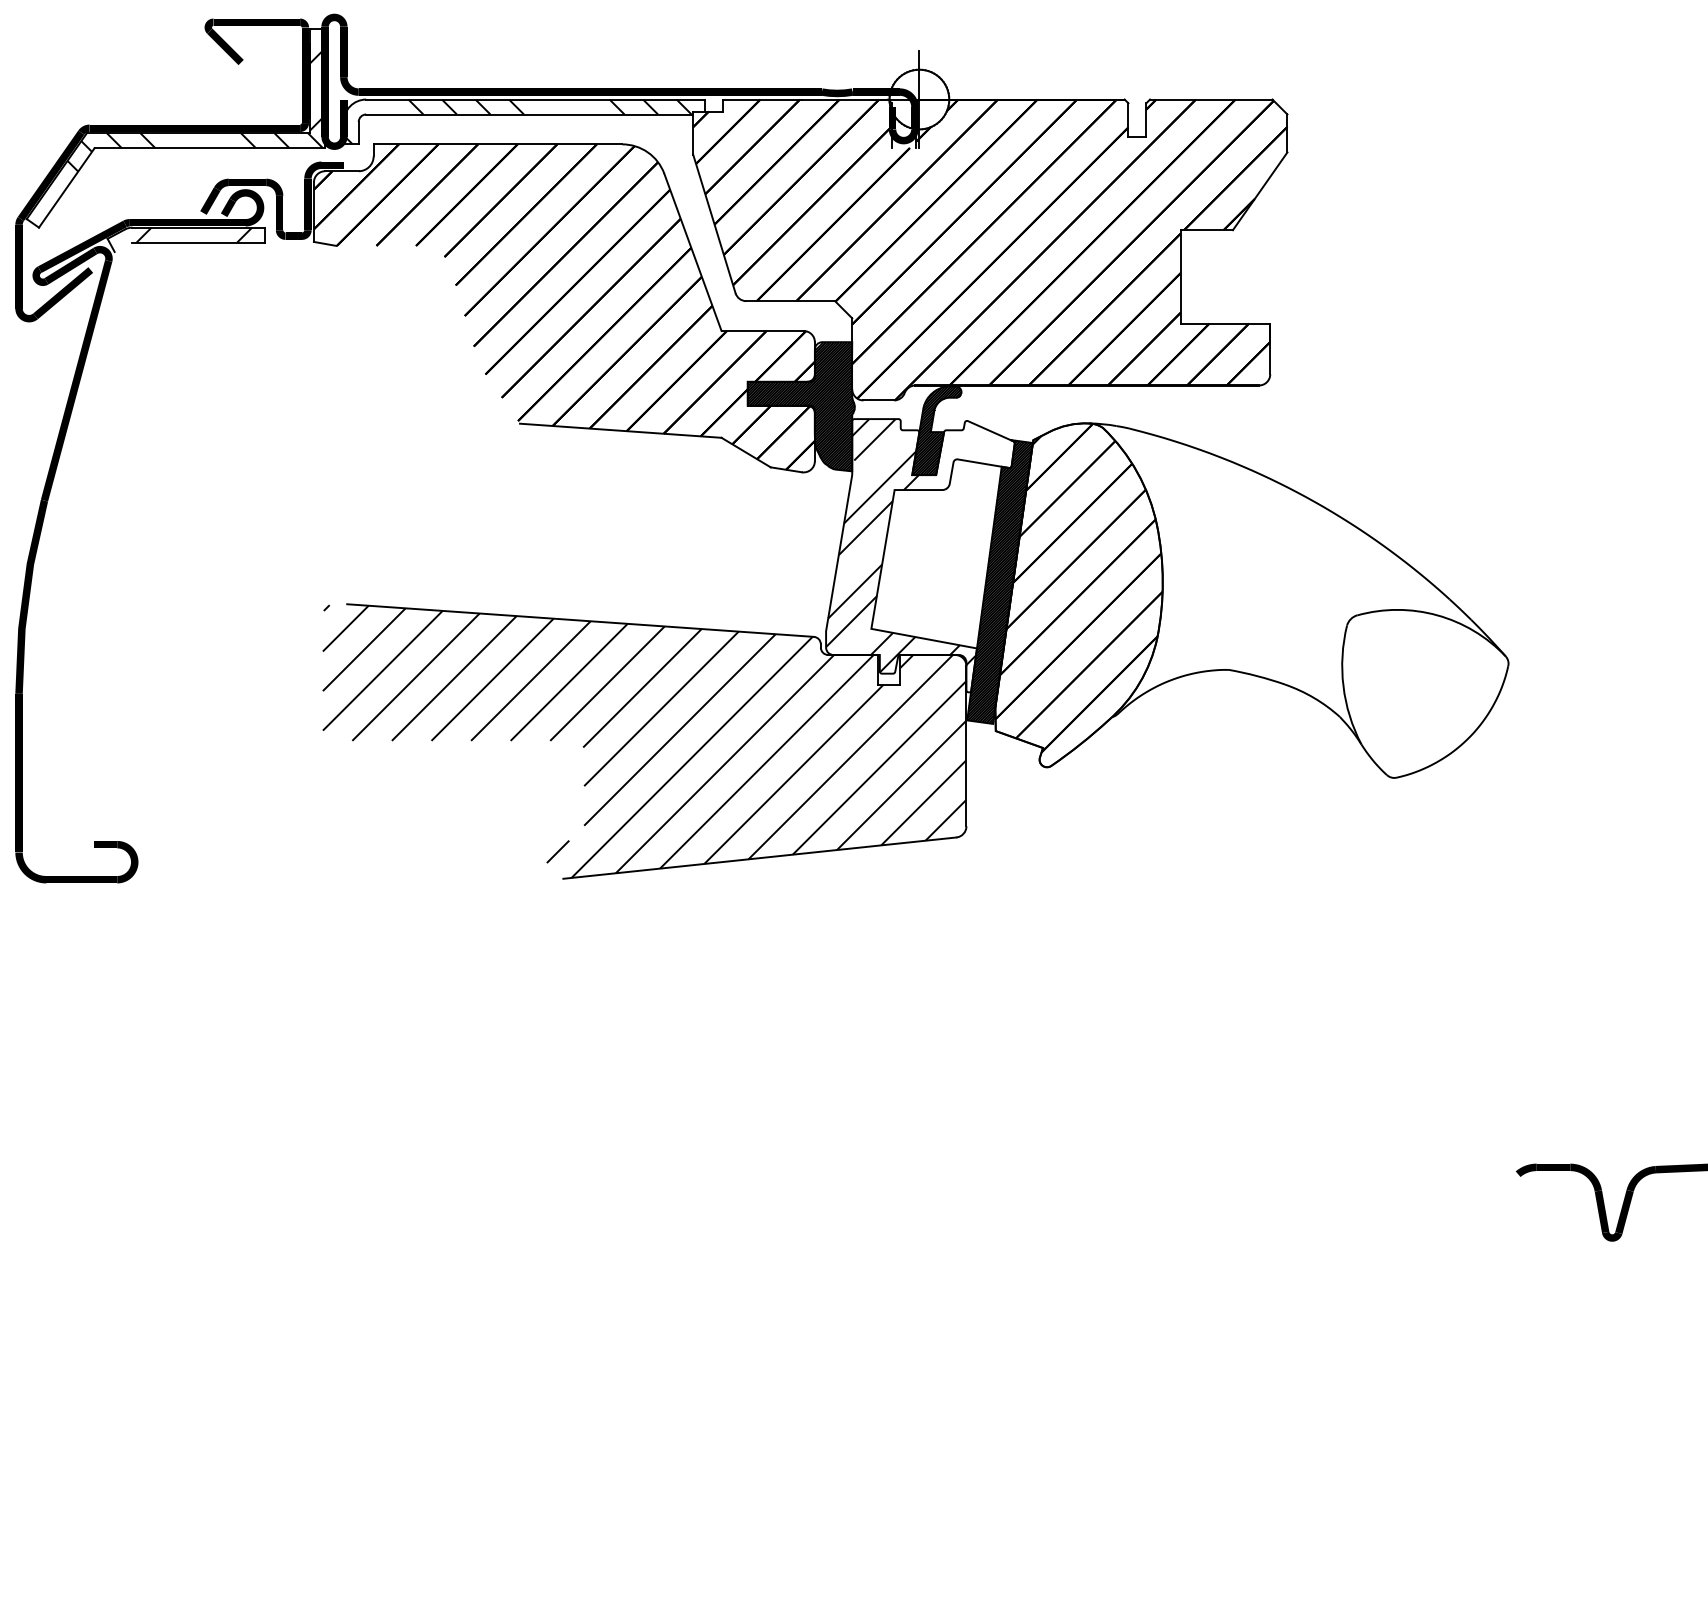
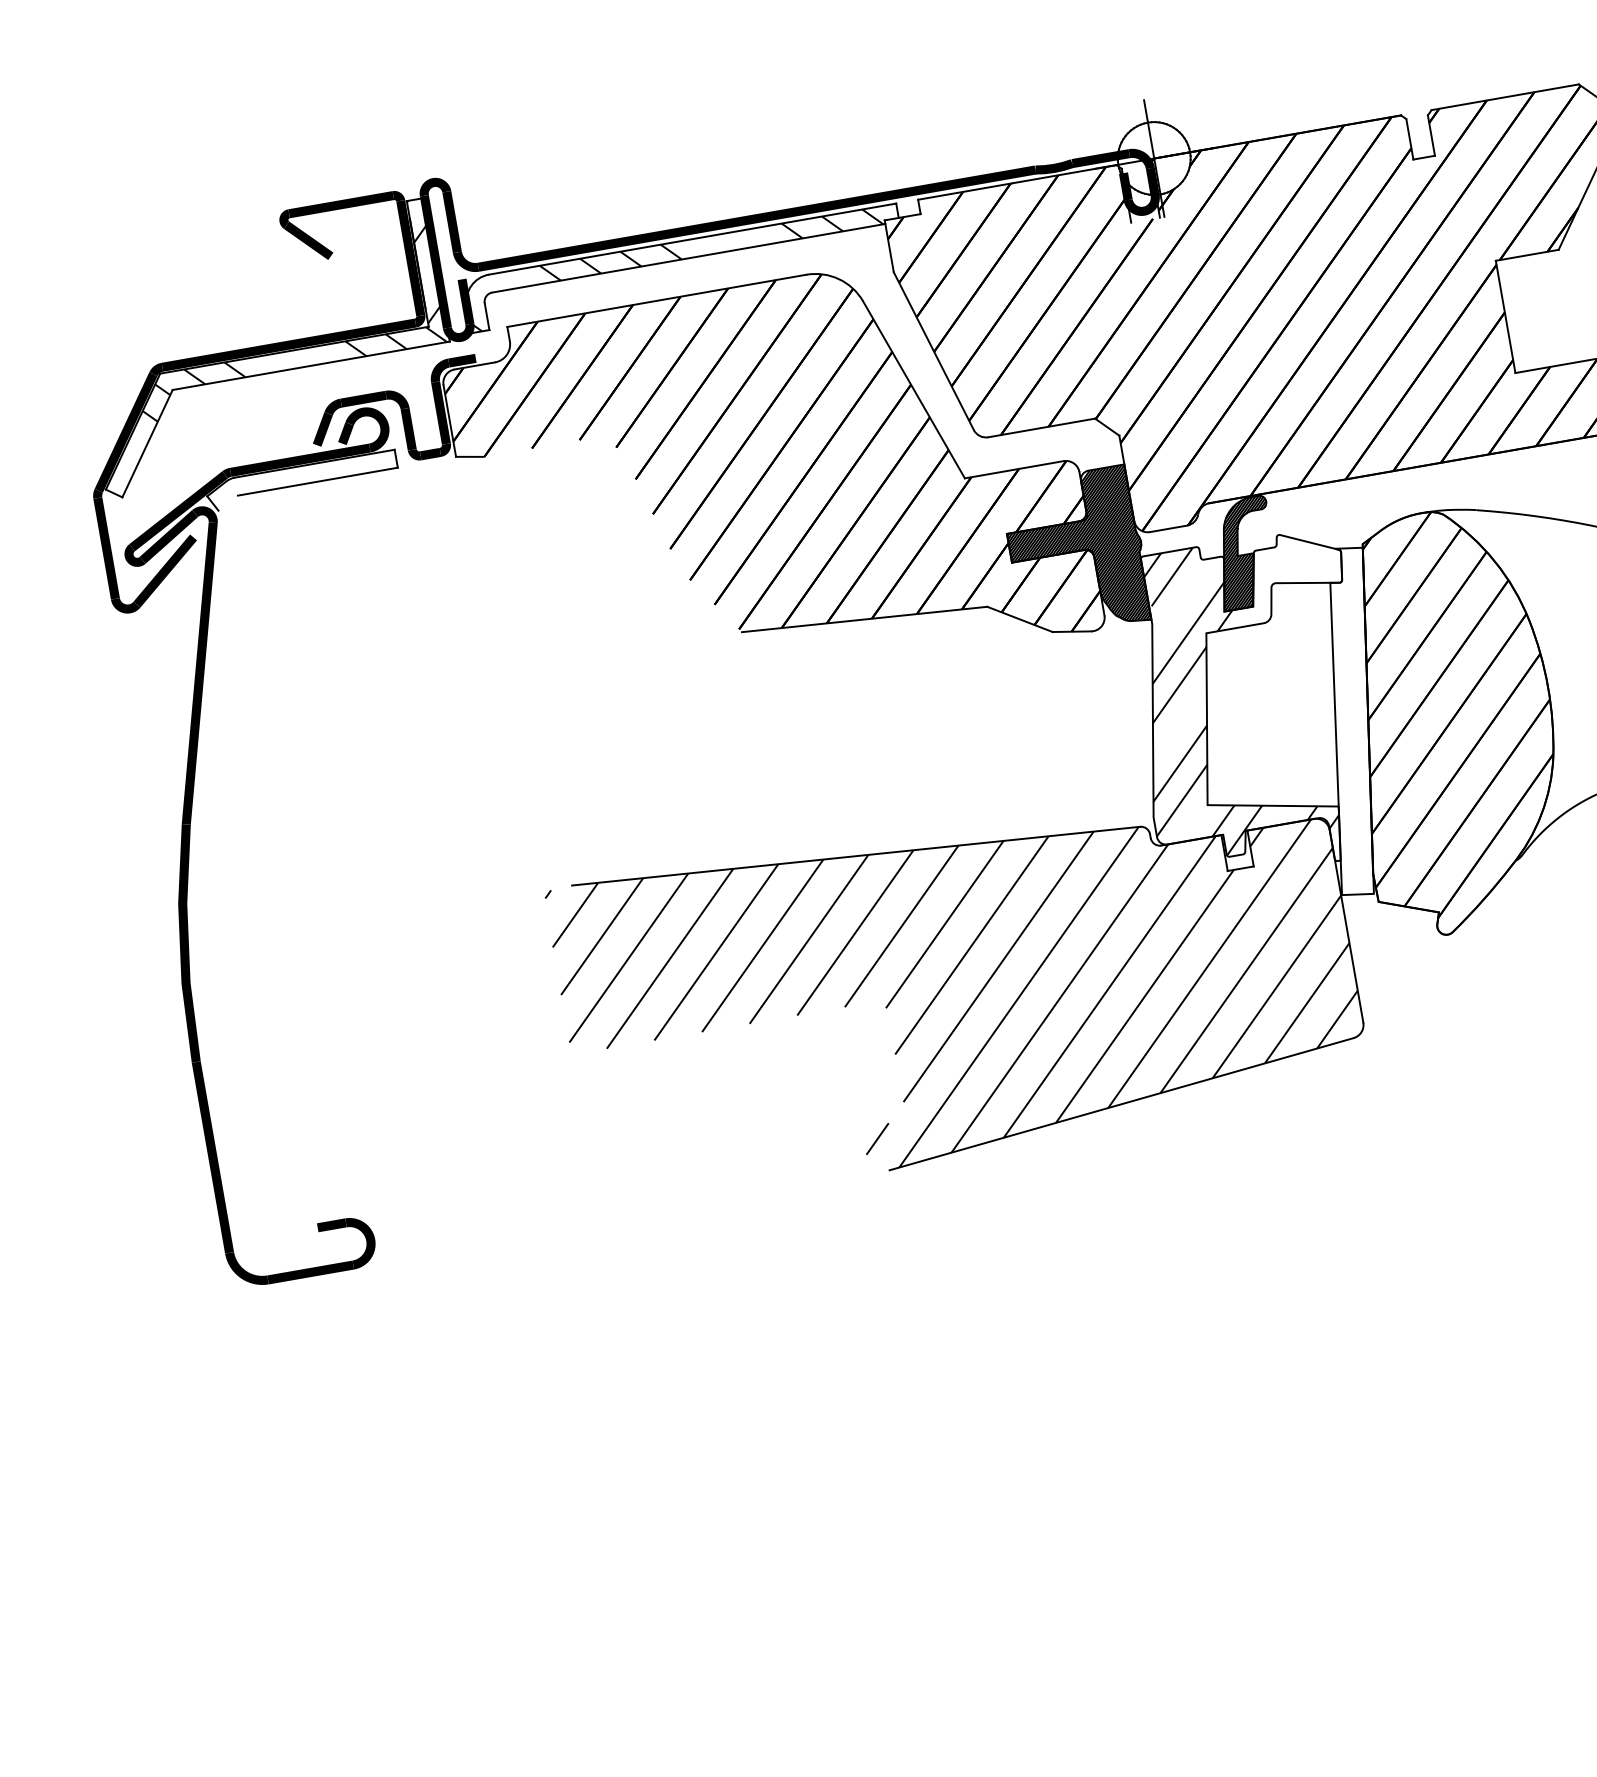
hatch: (194, 234) -> (310, 472), removed
hatch: (999, 581) -> (1351, 721), removed

